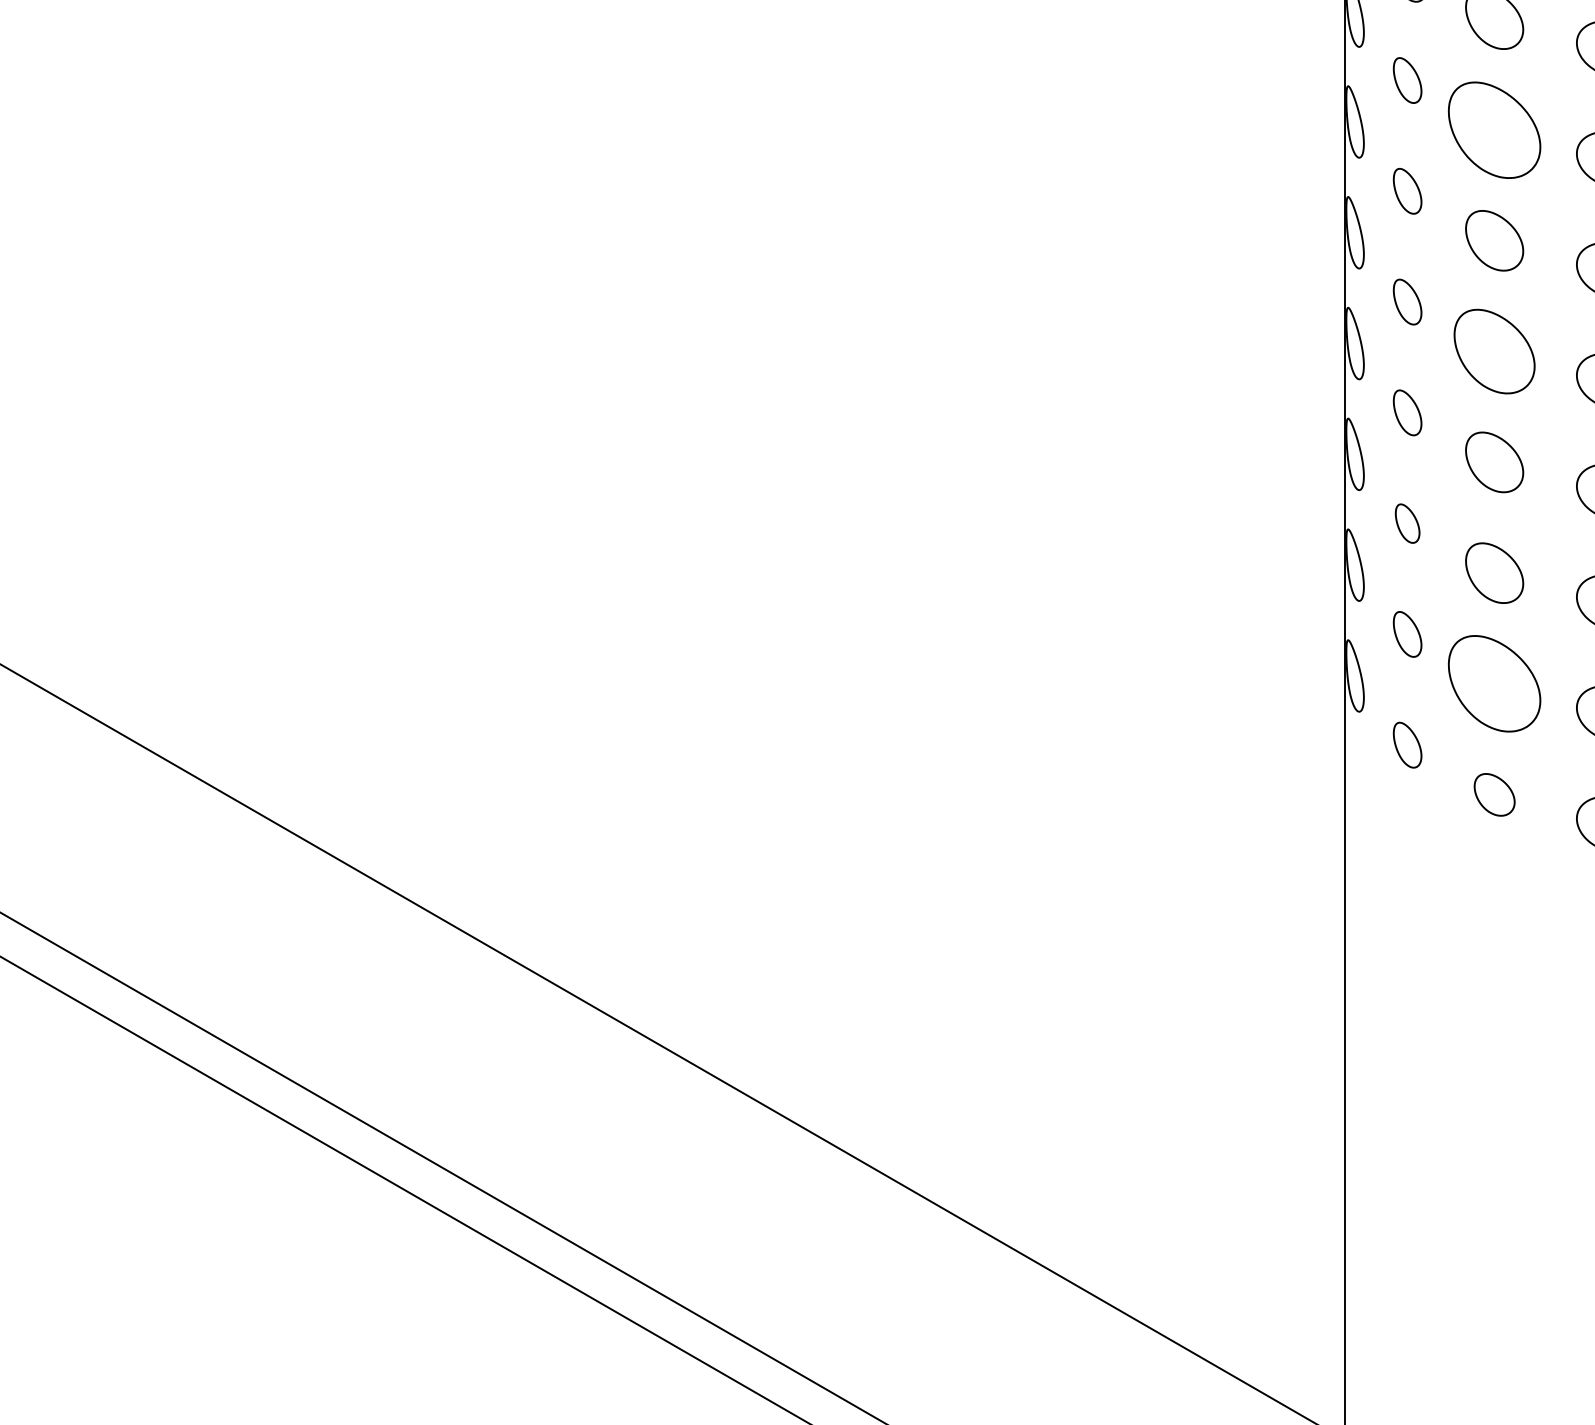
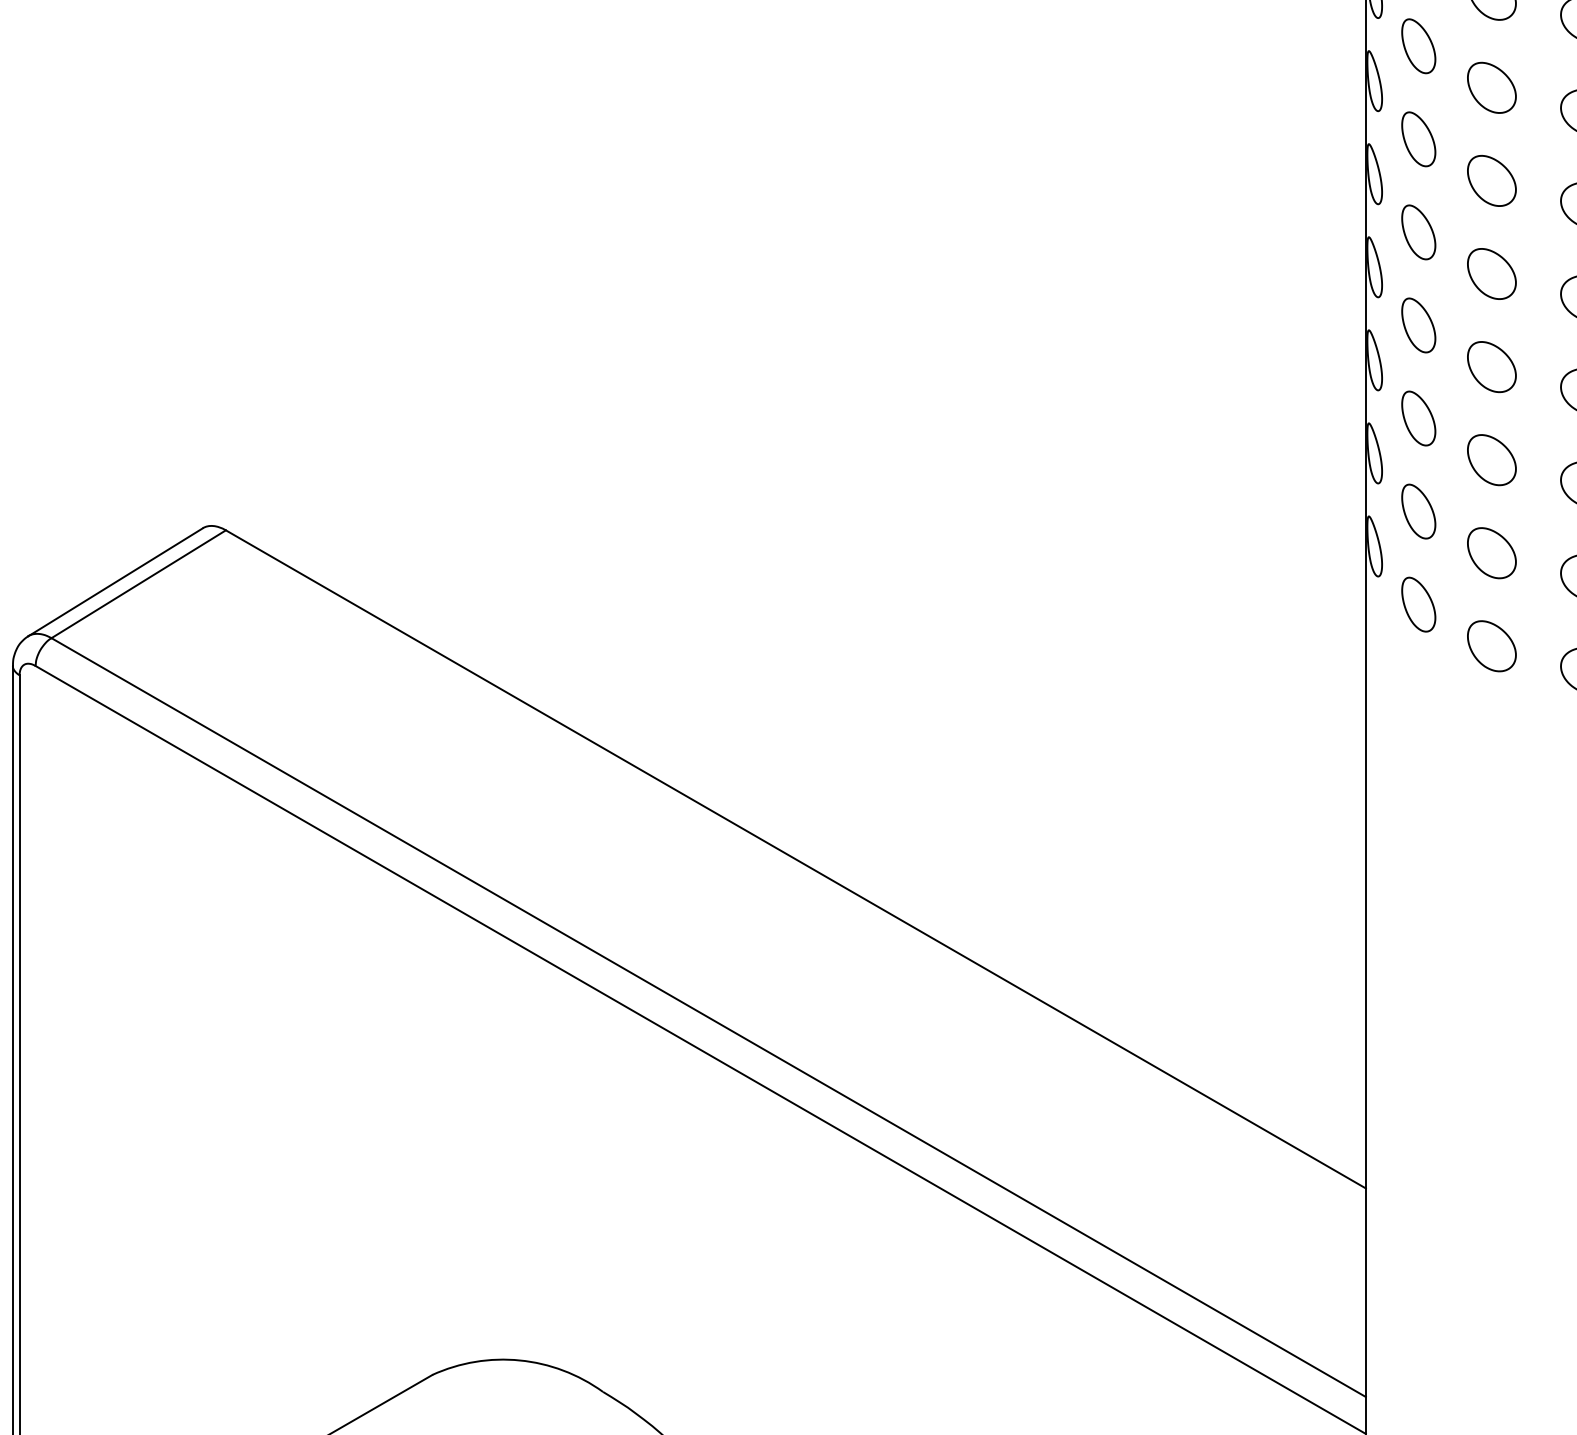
part: (1407, 80) -> (1418, 46), size x1.43
part: (1494, 129) -> (1491, 87), size x0.62
part: (1407, 191) -> (1418, 139), size x1.43
part: (1407, 302) -> (1418, 232), size x1.43
part: (1494, 350) -> (1491, 273), size x0.71
part: (1407, 412) -> (1418, 325), size x1.43
part: (1407, 523) -> (1418, 418), size x1.67
part: (1407, 634) -> (1418, 511), size x1.43
part: (1494, 684) -> (1491, 553), size x0.62
part: (1407, 745) -> (1418, 604), size x1.43
part: (1494, 795) -> (1491, 646), size x1.43

